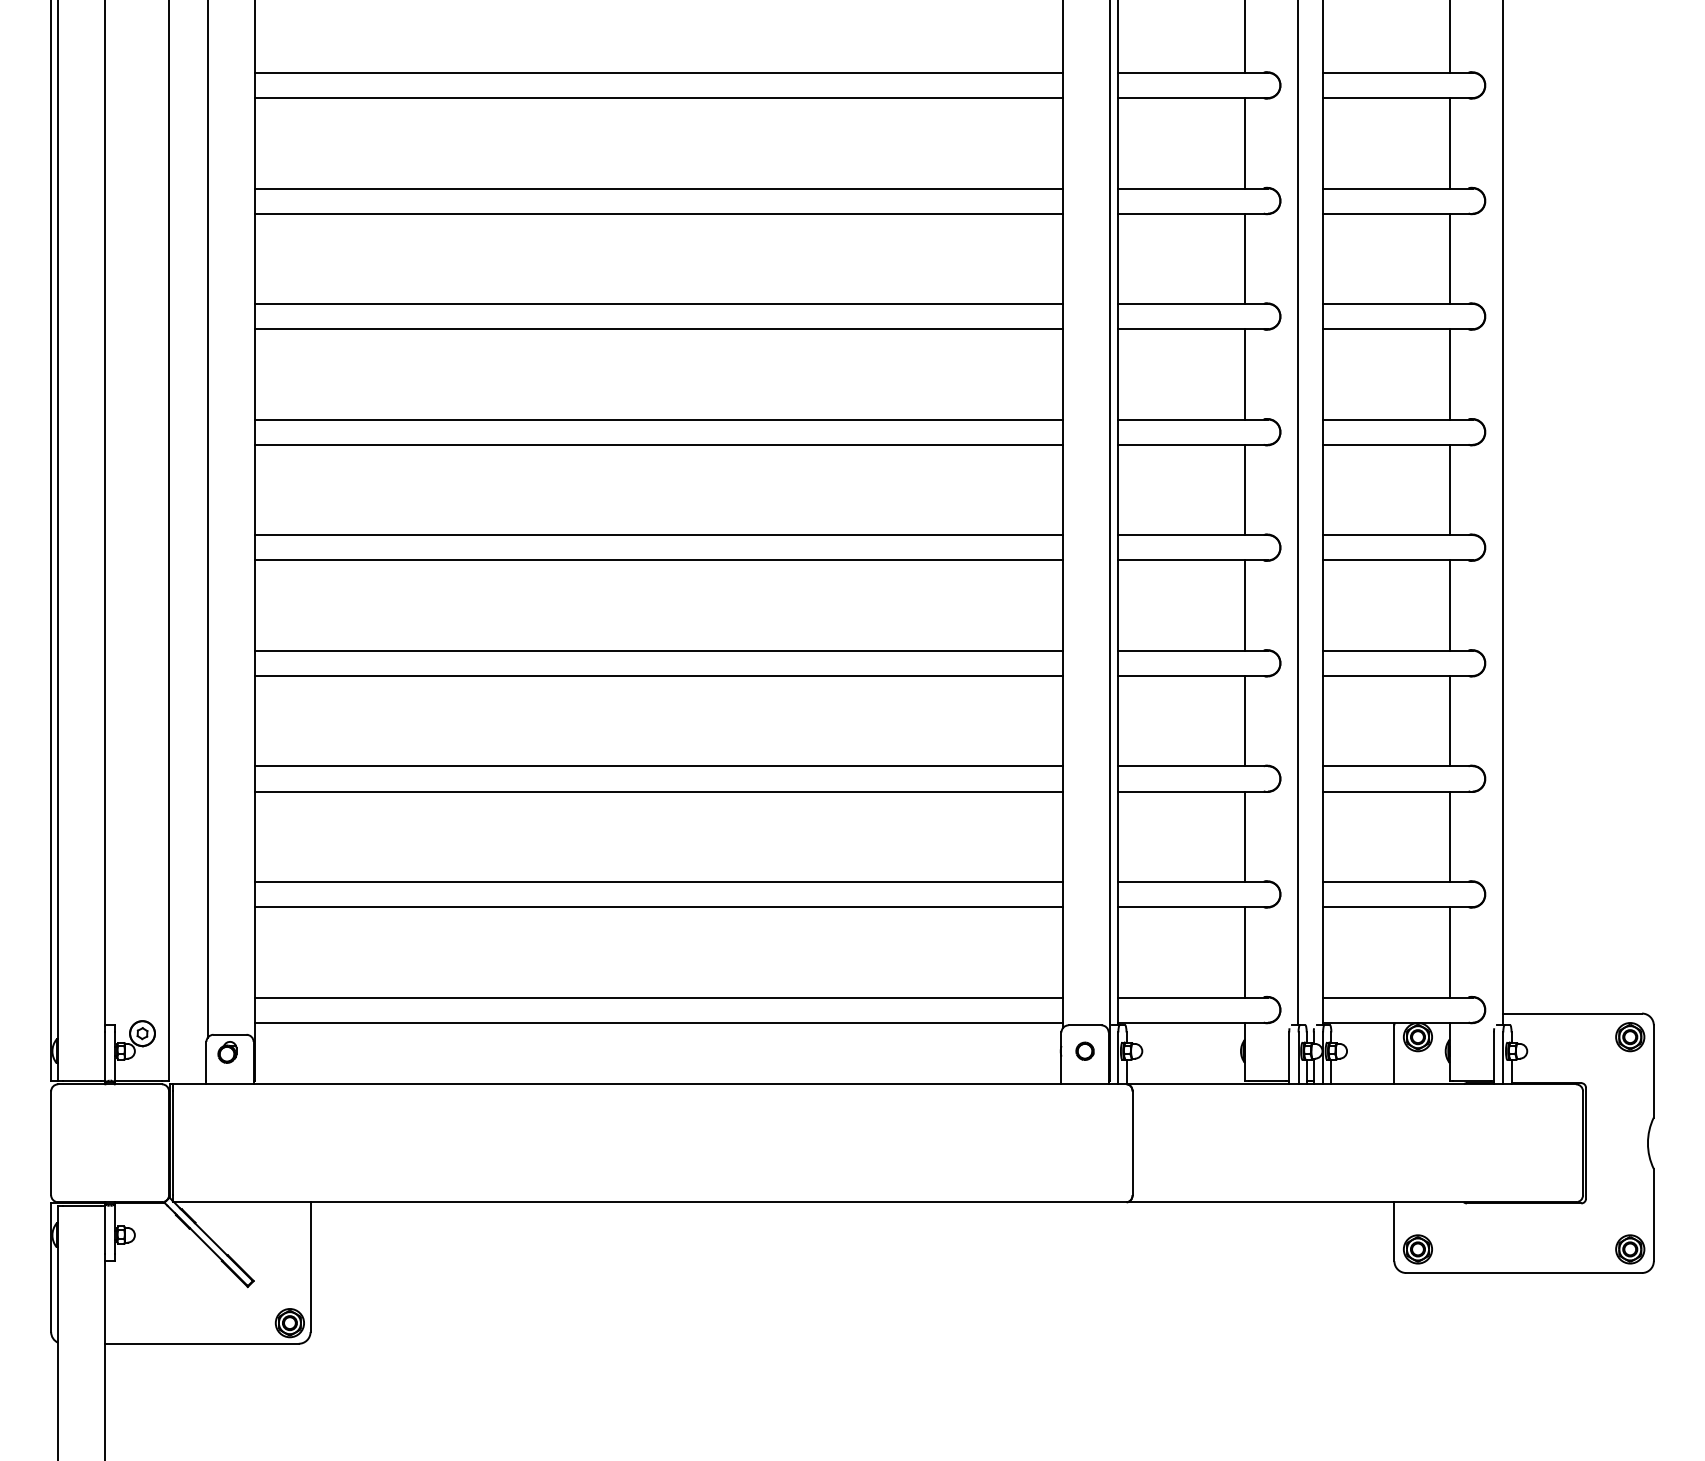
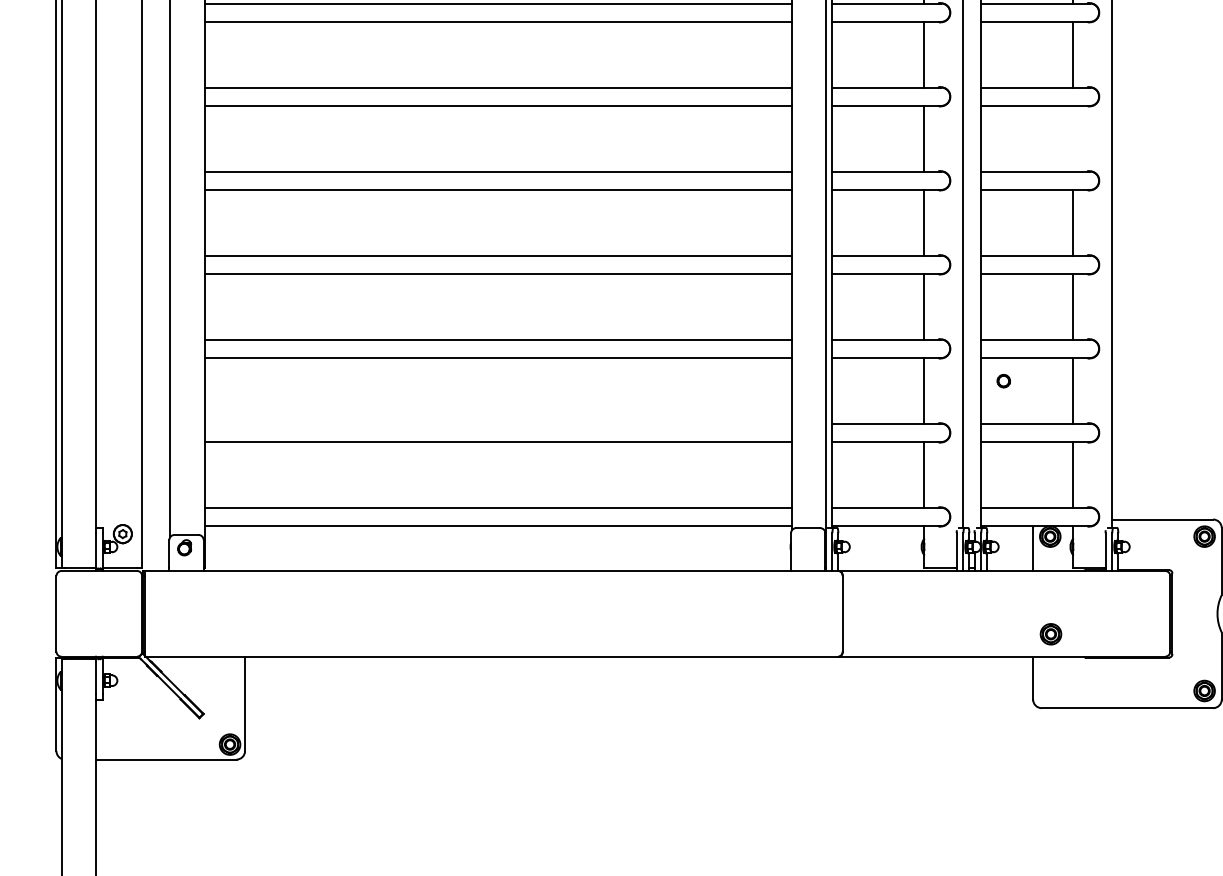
line: (1449, 489) -> (1073, 138), removed
line: (659, 881) -> (498, 423), removed
part: (1084, 1050) -> (1003, 380), moved
part: (1417, 1249) -> (1050, 634), moved

